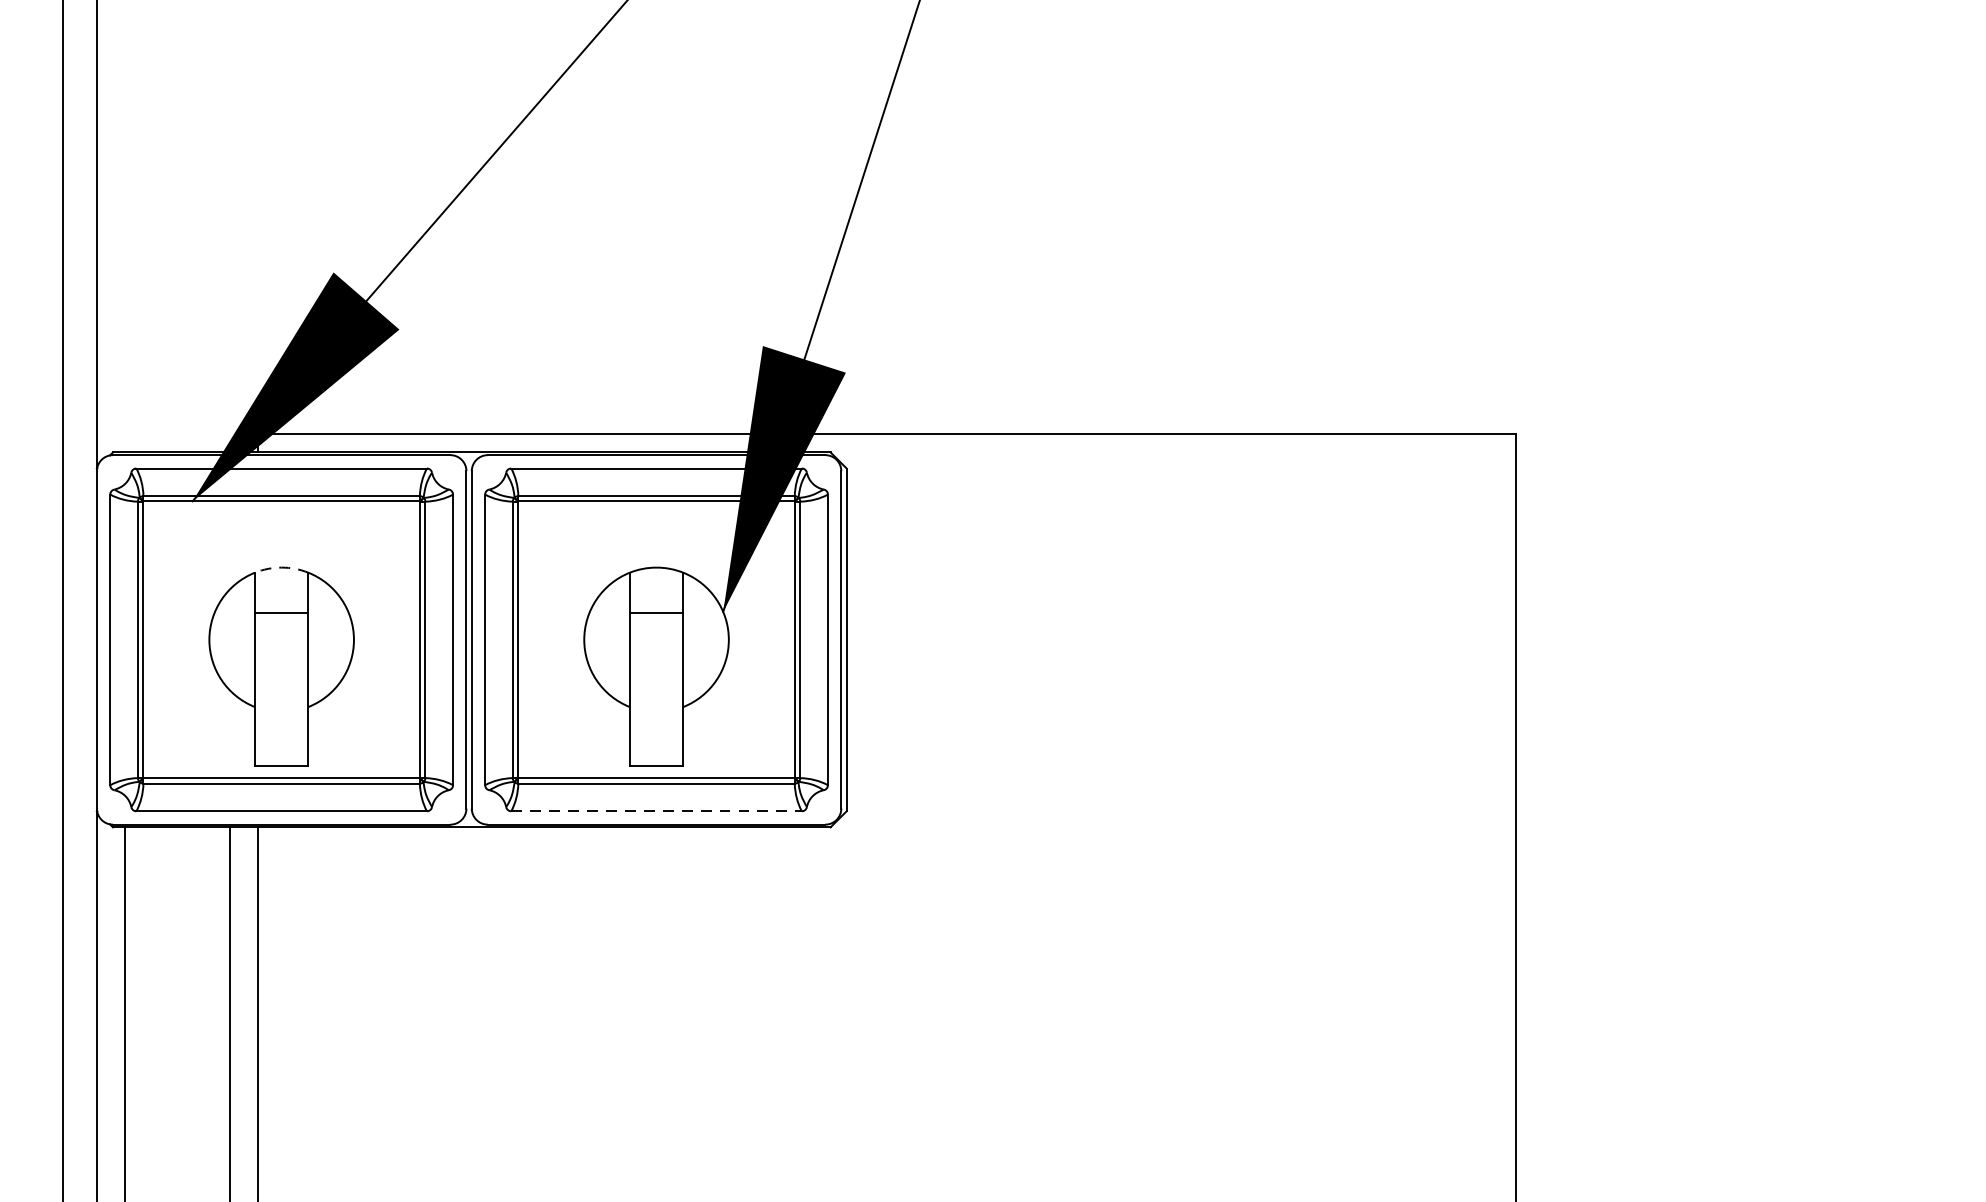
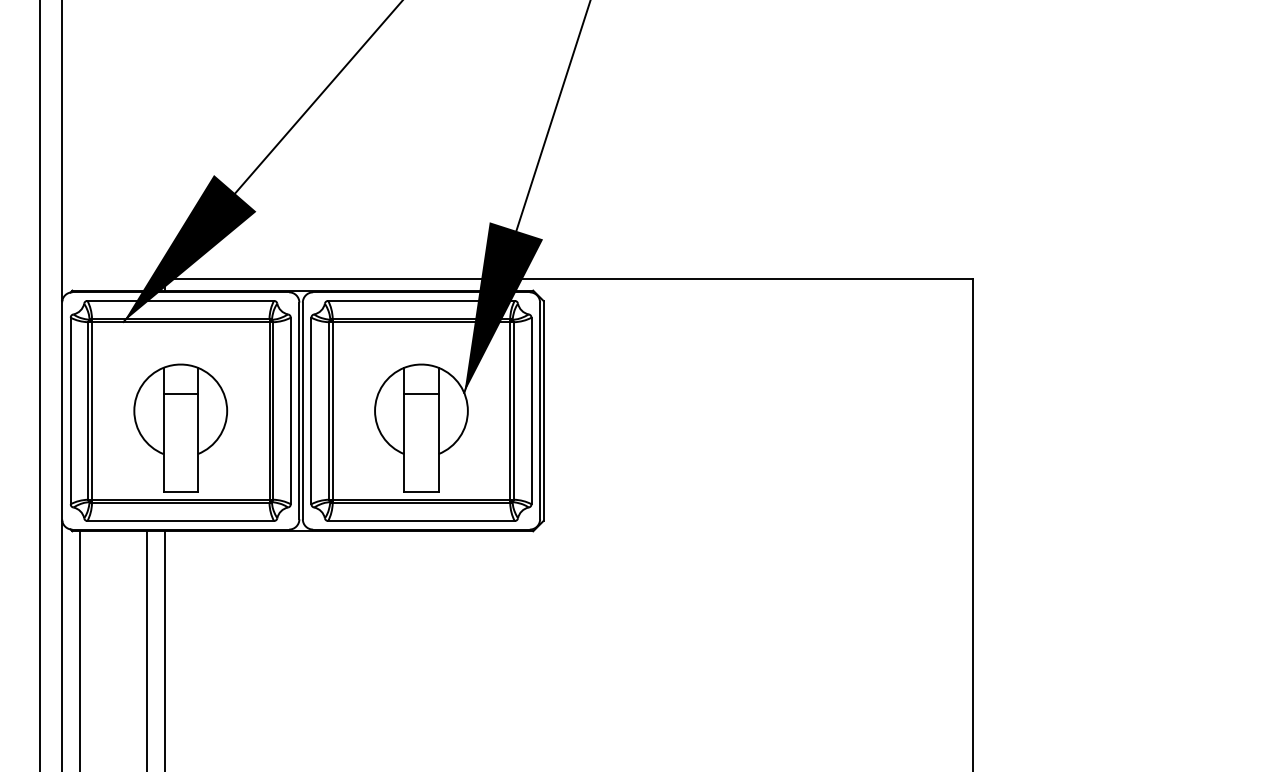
arc: (281, 567) -> (180, 364), dashed -> solid
line: (656, 812) -> (421, 521), dashed -> solid

